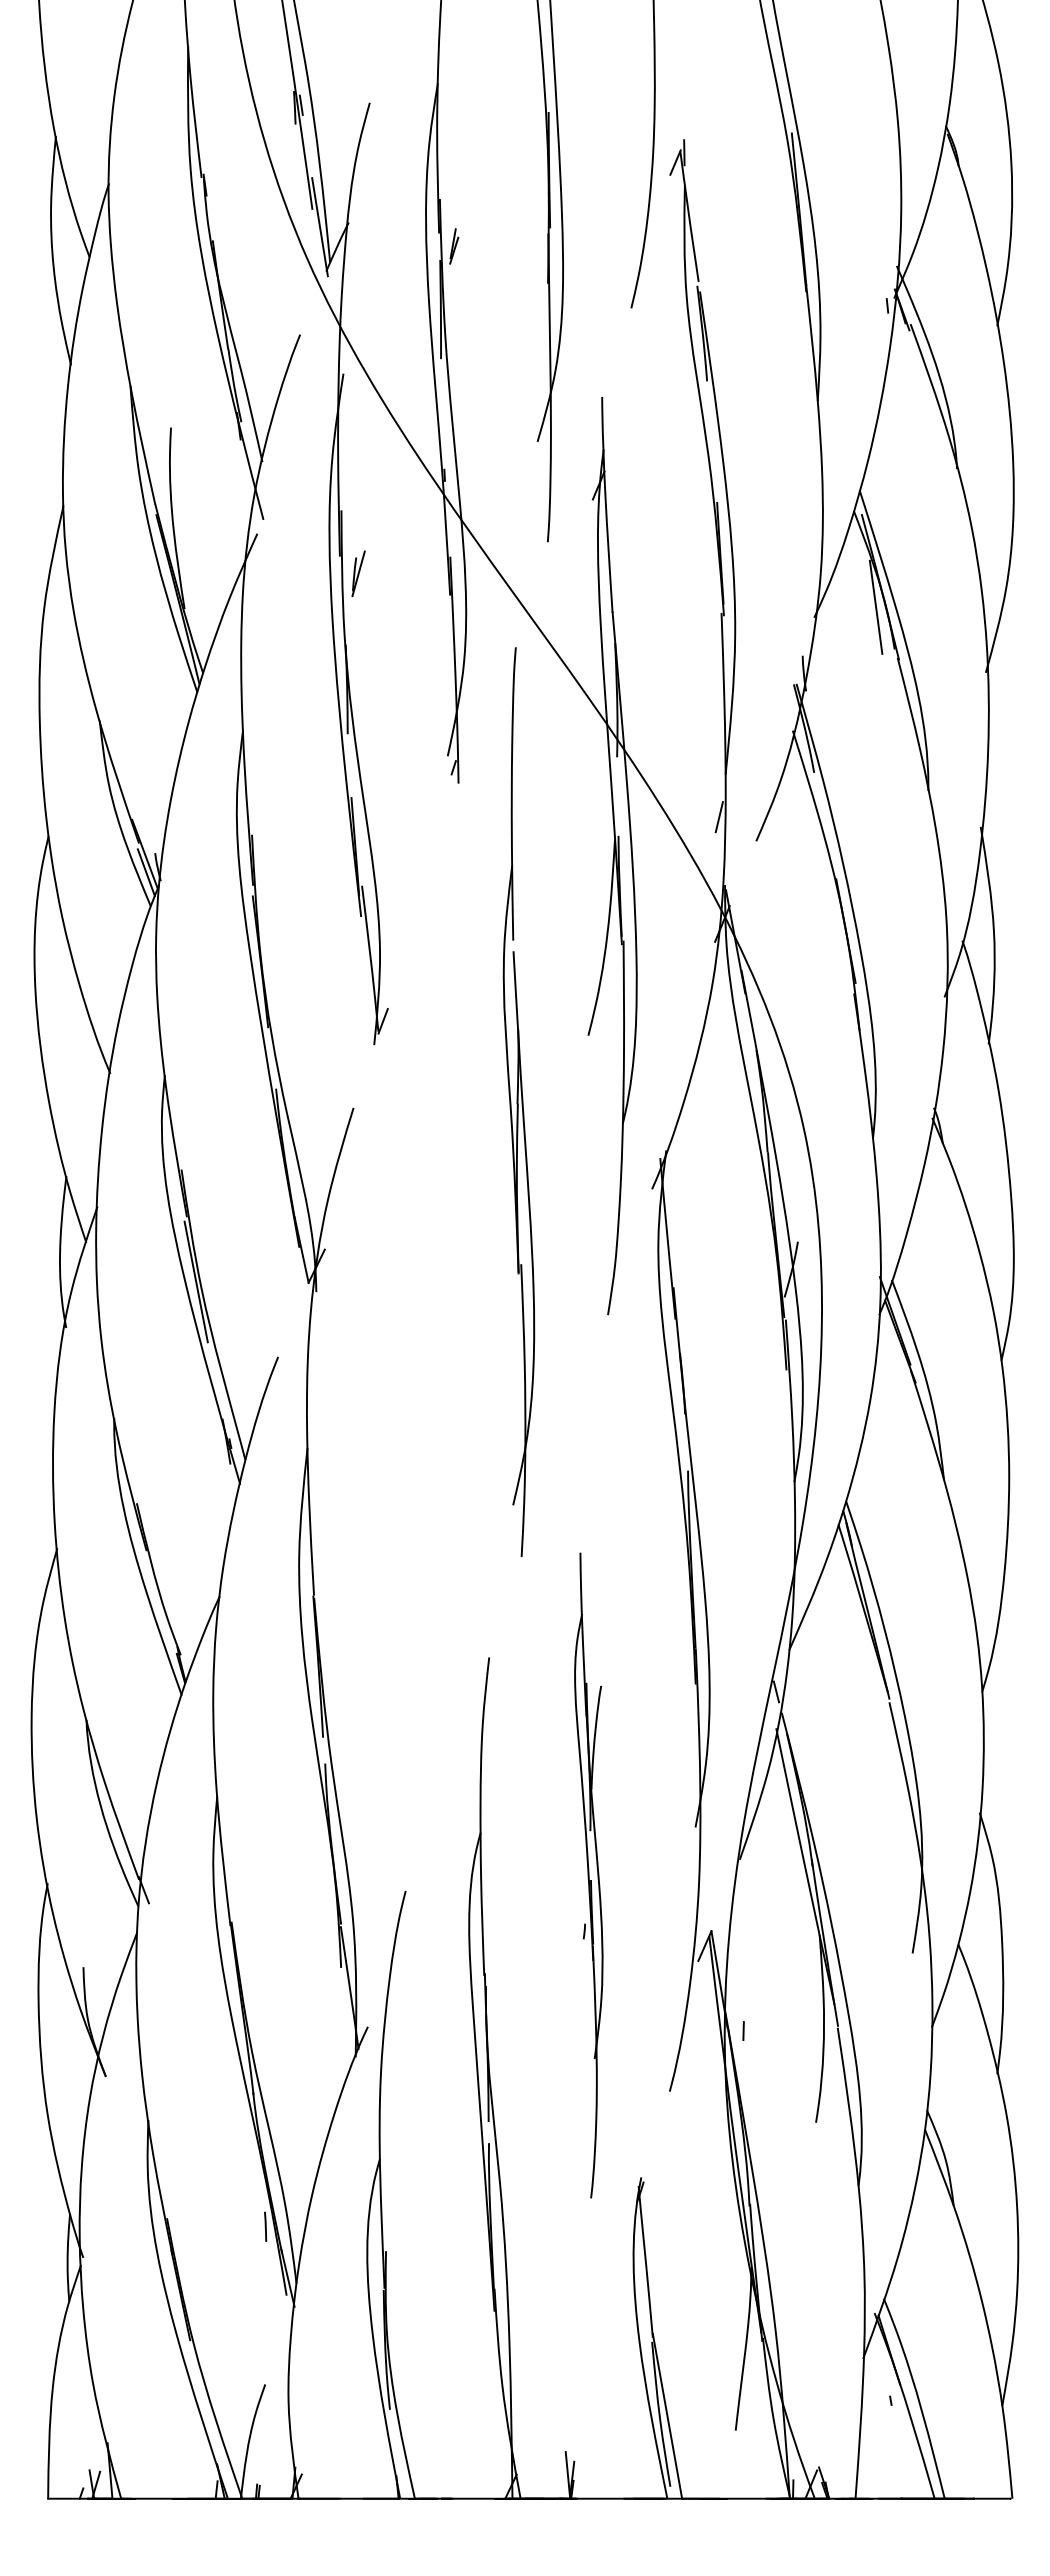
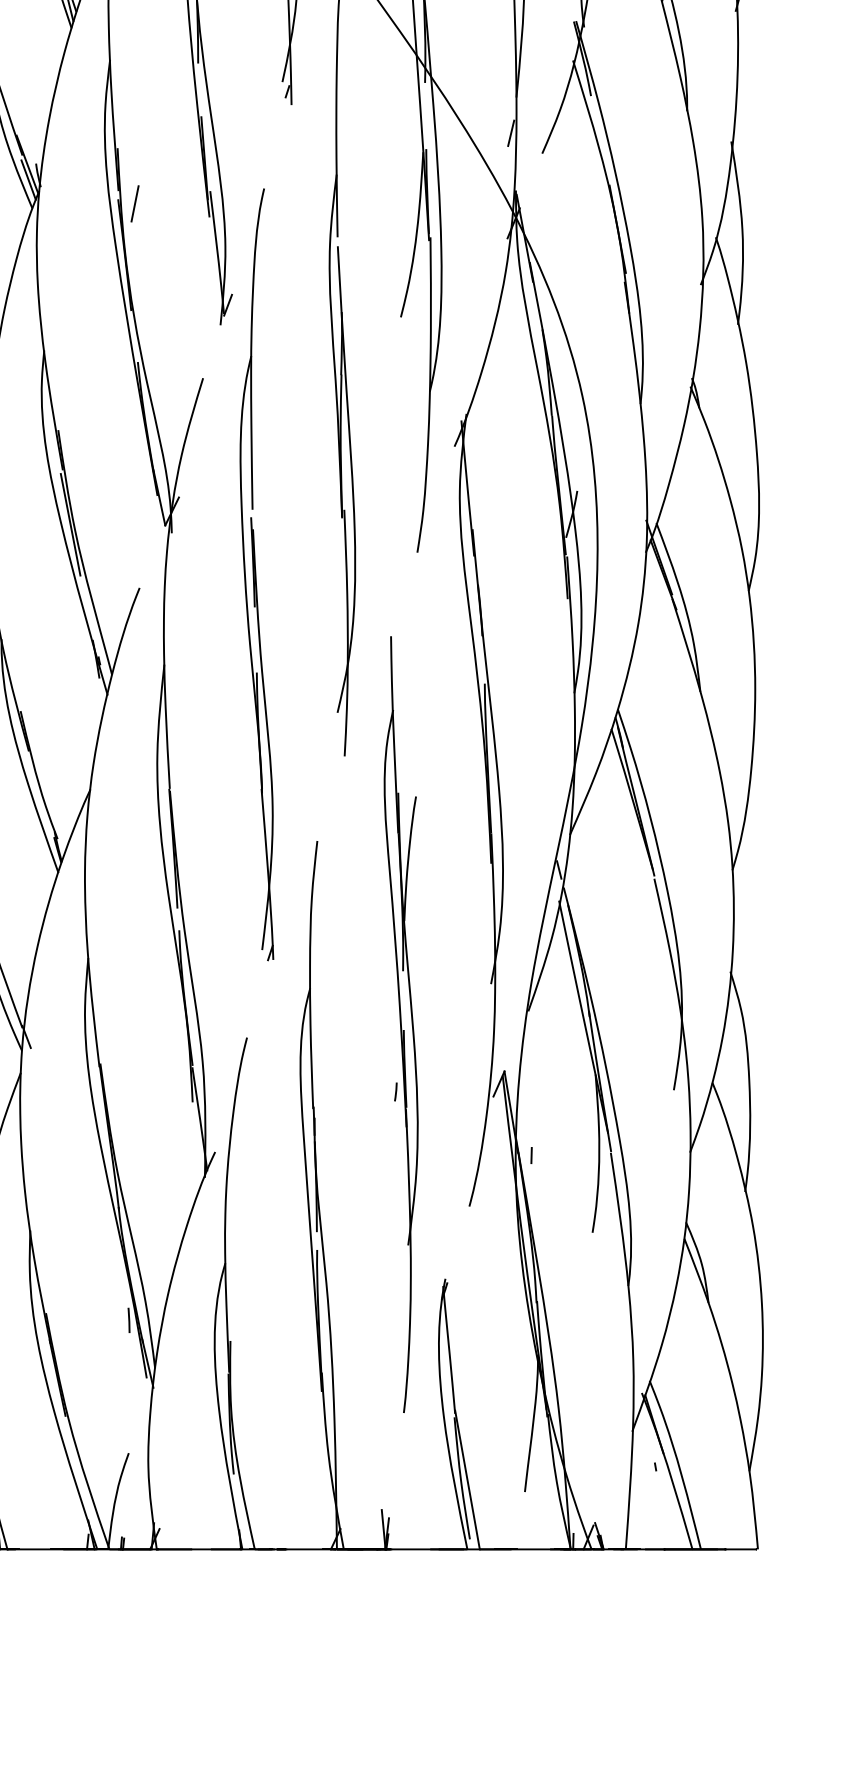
line: (272, 900) -> (134, 203), added
part: (417, 1340) -> (256, 574), added
part: (588, 1875) -> (400, 1024), size x1.43

